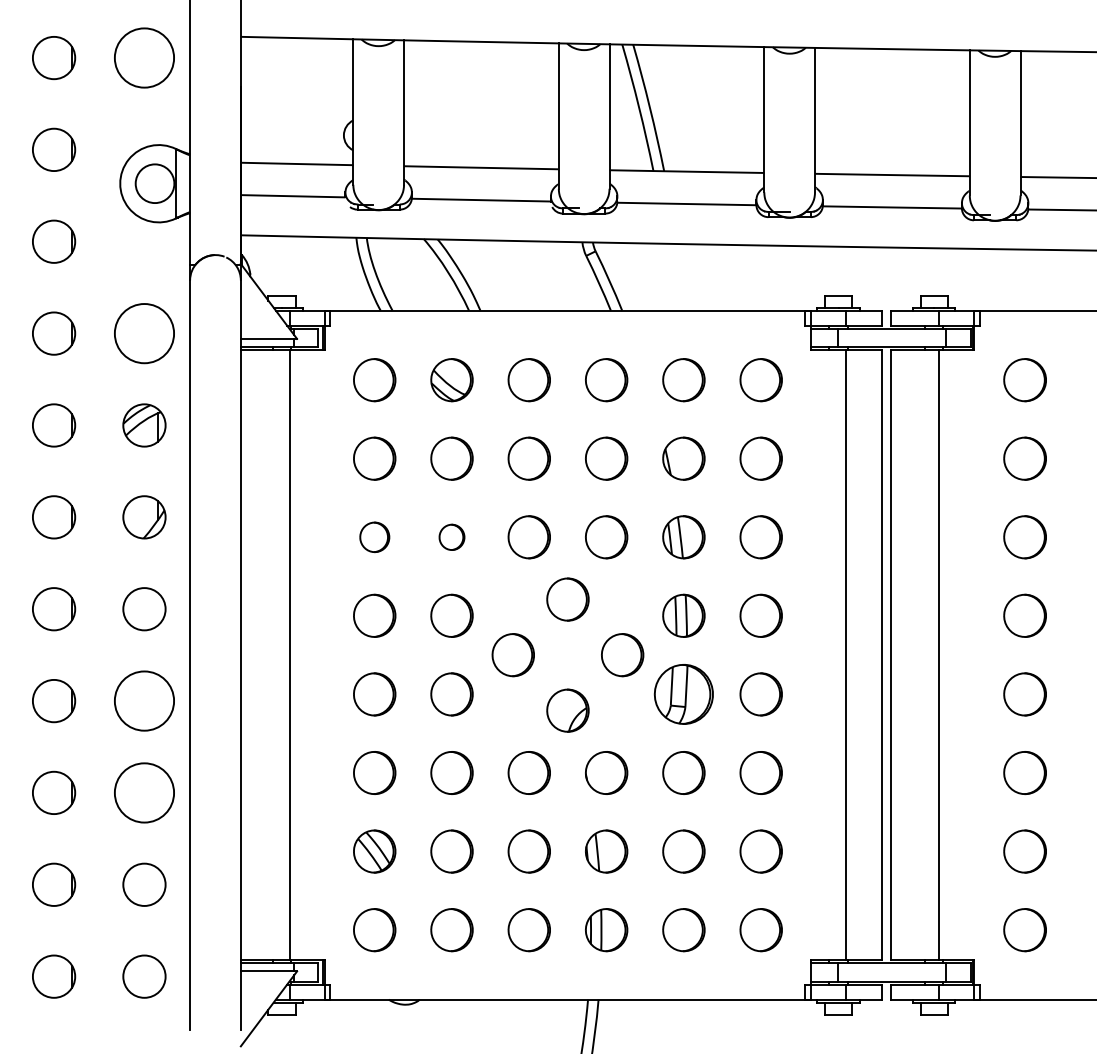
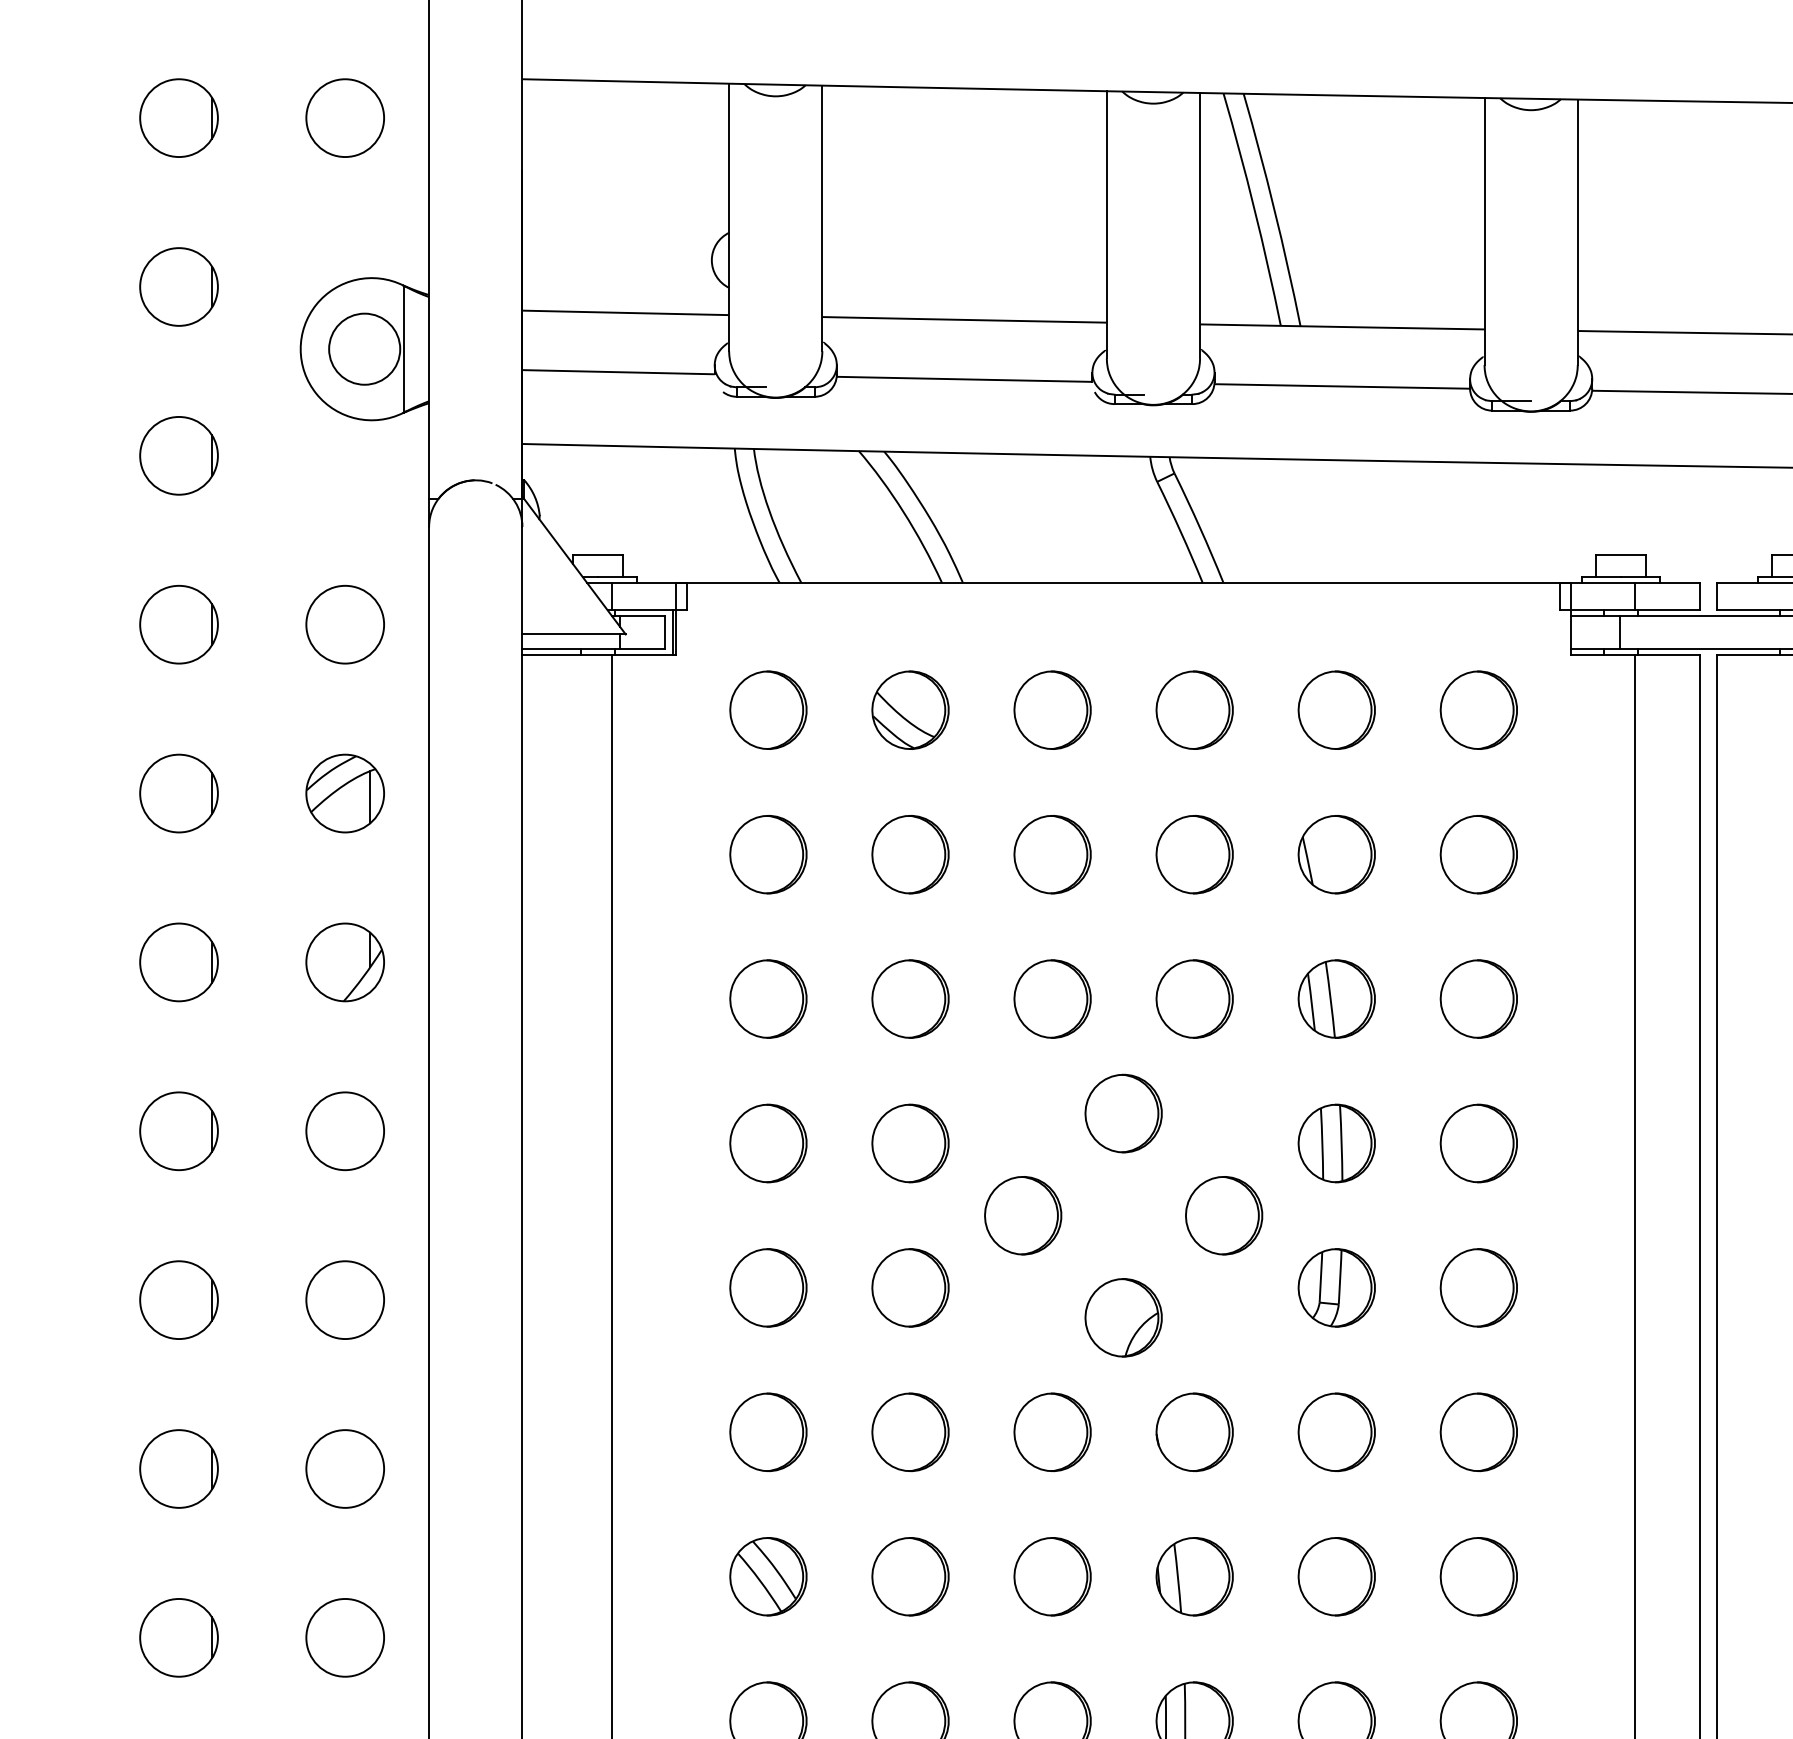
circle: (144, 57) -> (345, 117), size x0.71
circle: (144, 333) -> (345, 624), size x0.71
part: (374, 537) -> (768, 999), size x1.43
part: (451, 537) -> (909, 999), size x1.67
part: (683, 694) -> (1336, 1288), size x0.71
circle: (144, 700) -> (345, 1299), size x0.71
circle: (144, 792) -> (345, 1468), size x0.71

